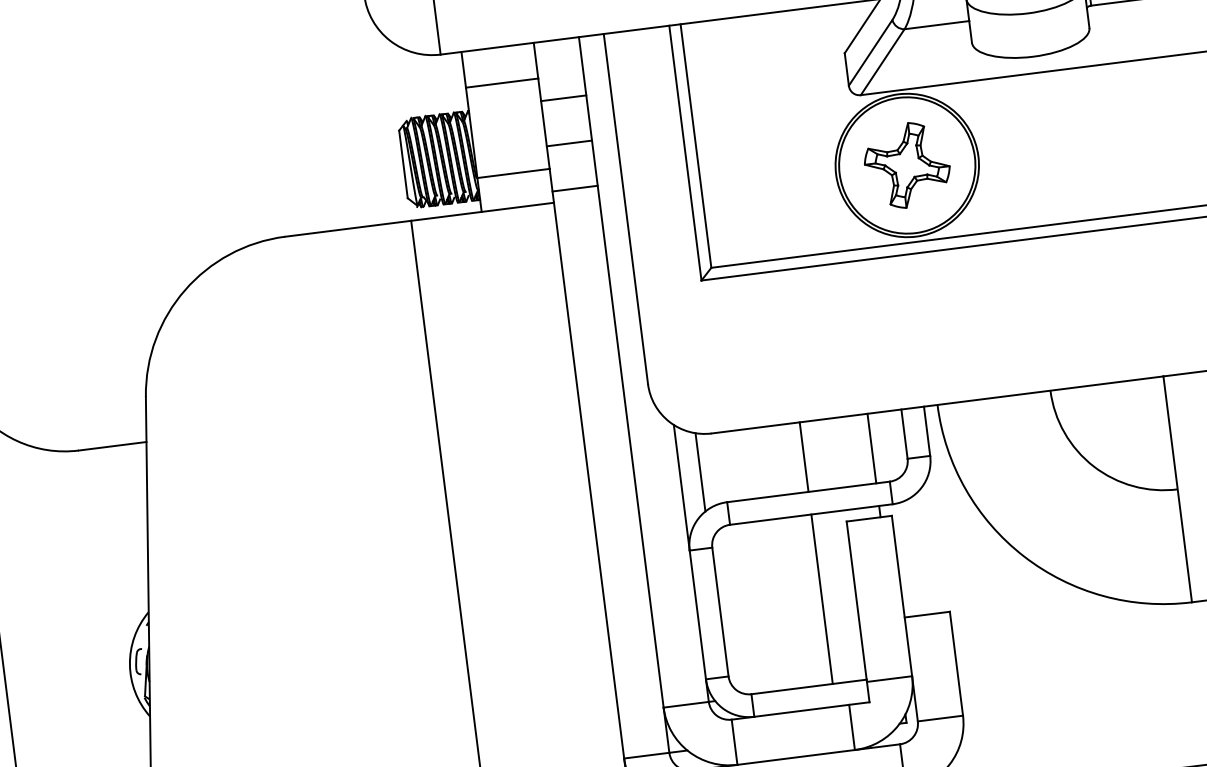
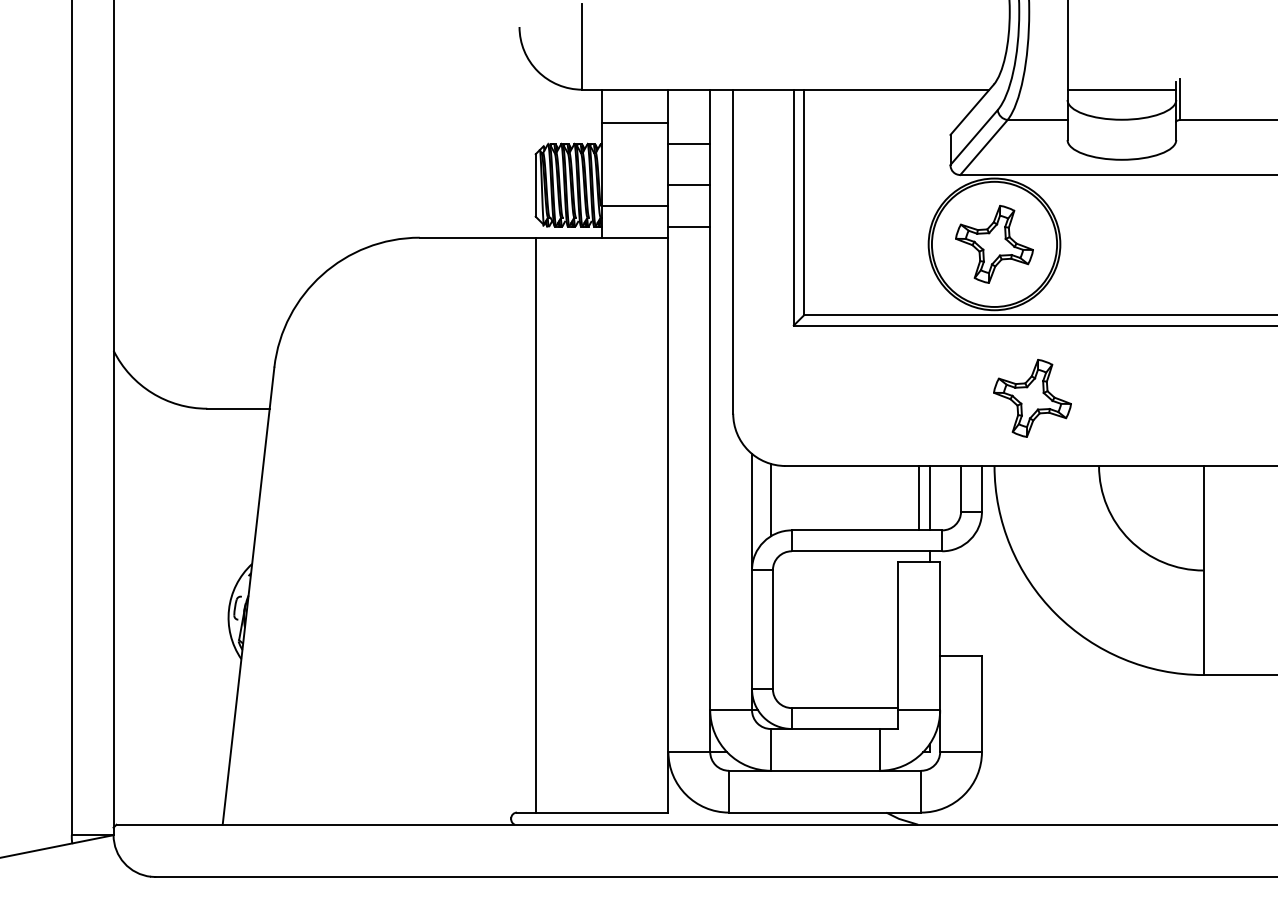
part: (969, 326) -> (1032, 398), added
line: (804, 457) -> (919, 498), moved
line: (822, 598) -> (867, 629), removed

